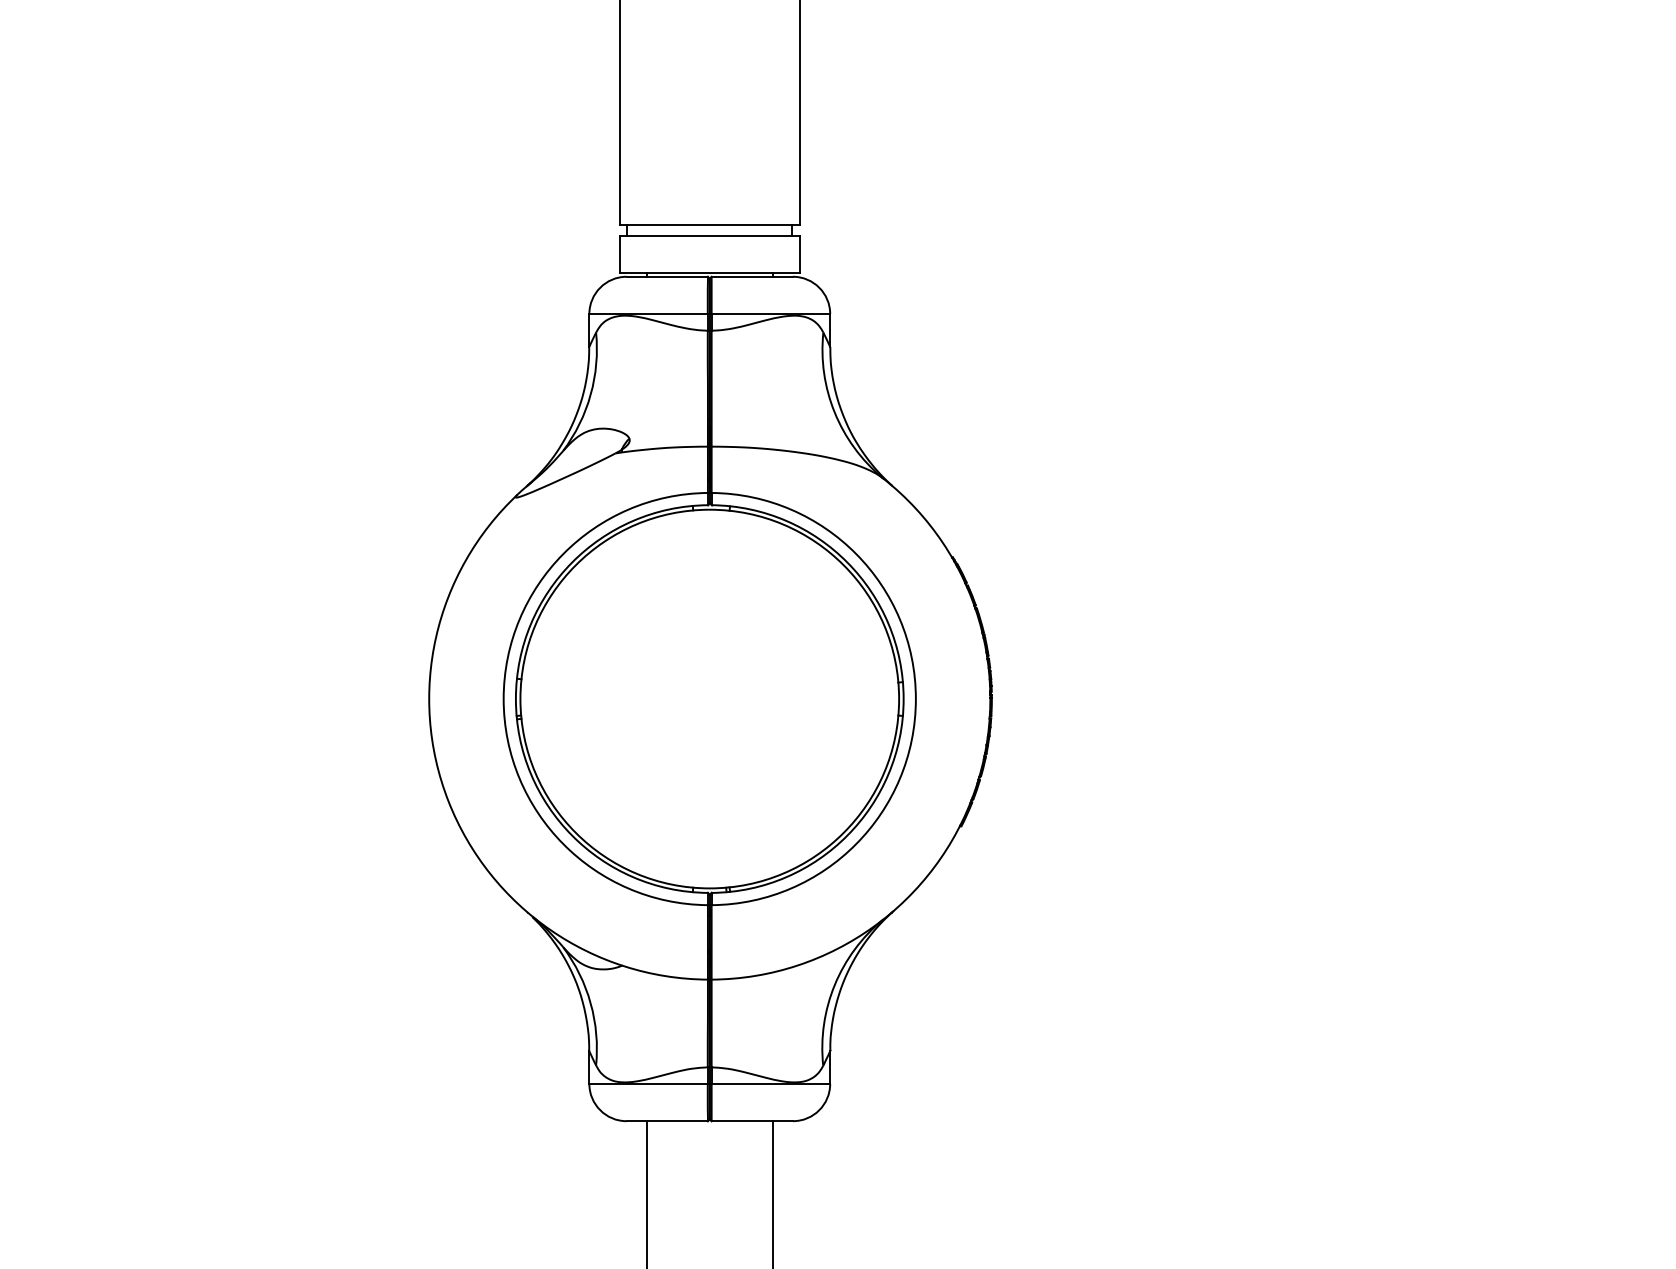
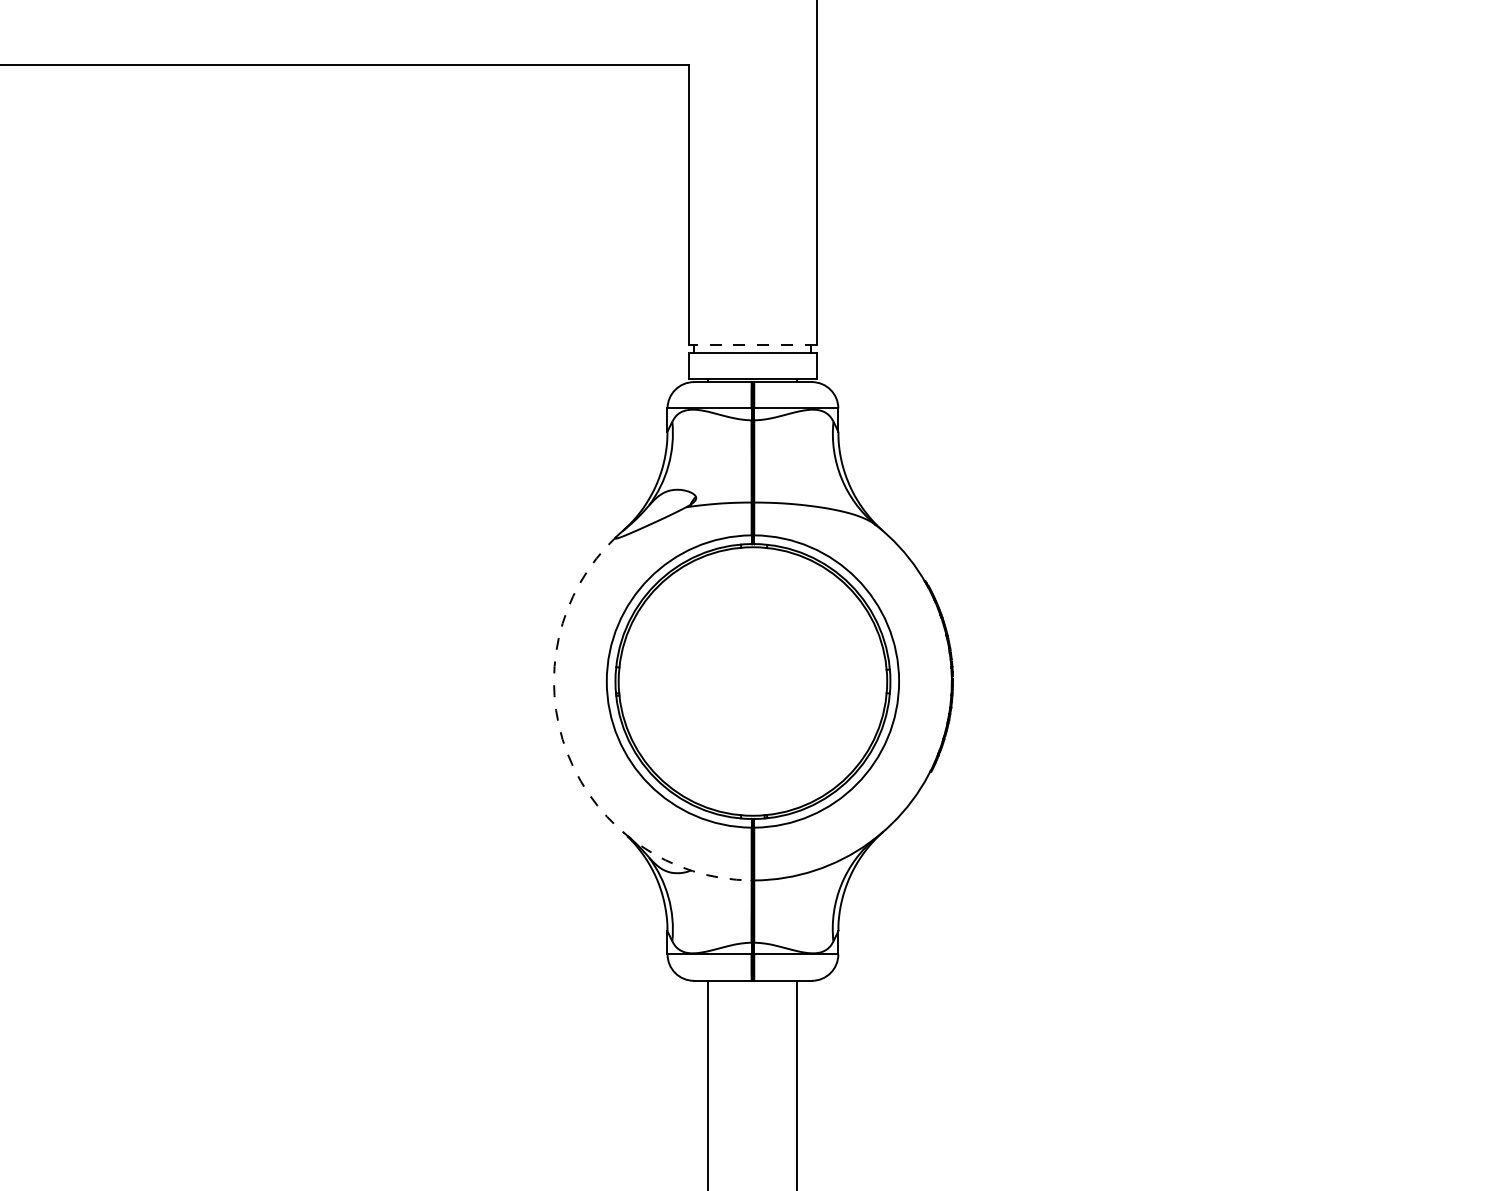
line: (709, 225) -> (752, 345), solid -> dashed
arc: (448, 801) -> (567, 754), solid -> dashed

